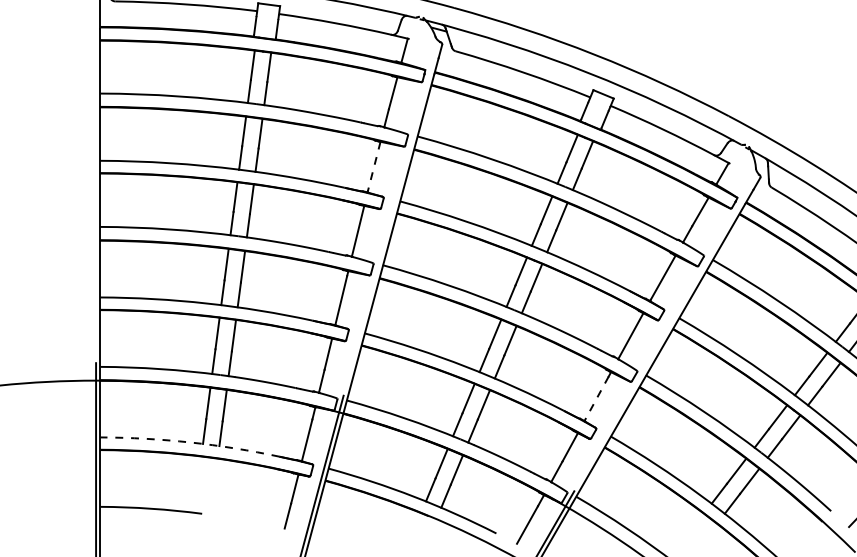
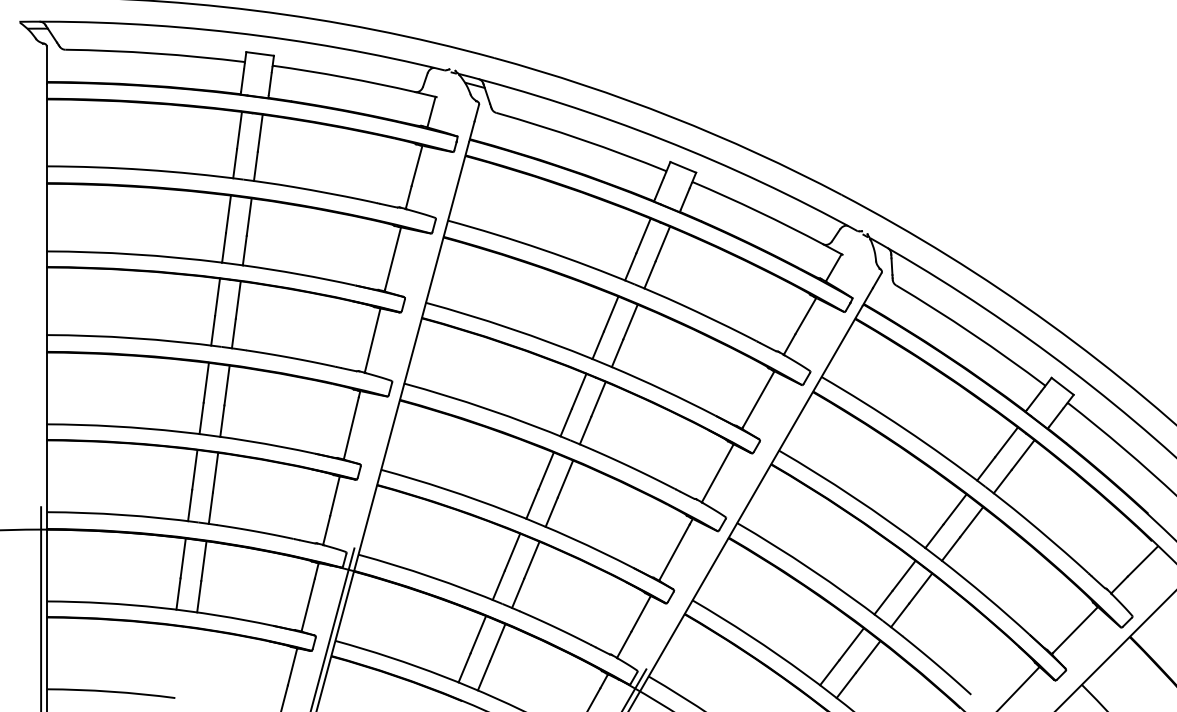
line: (373, 167) -> (392, 259), dashed -> solid
line: (596, 399) -> (674, 553), dashed -> solid
arc: (190, 442) -> (160, 607), dashed -> solid

